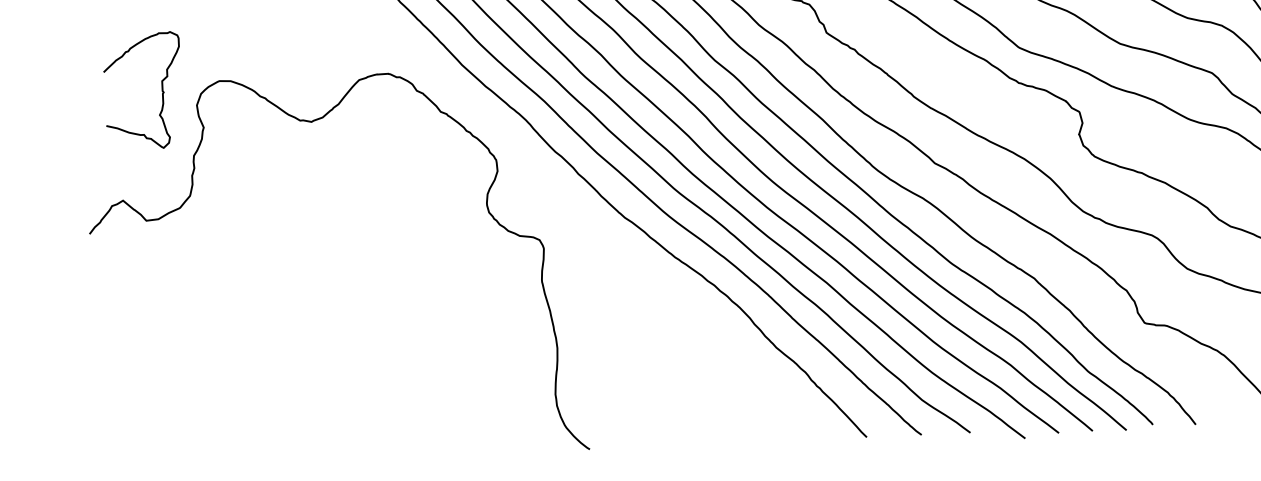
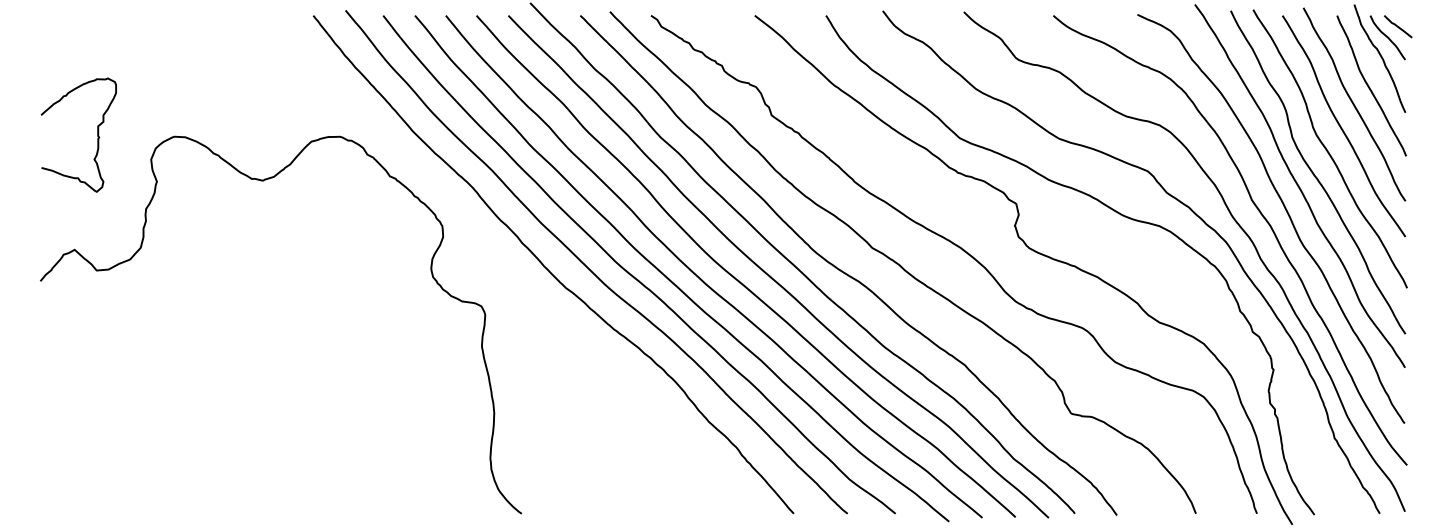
curve: (161, 89) -> (97, 134), moved

